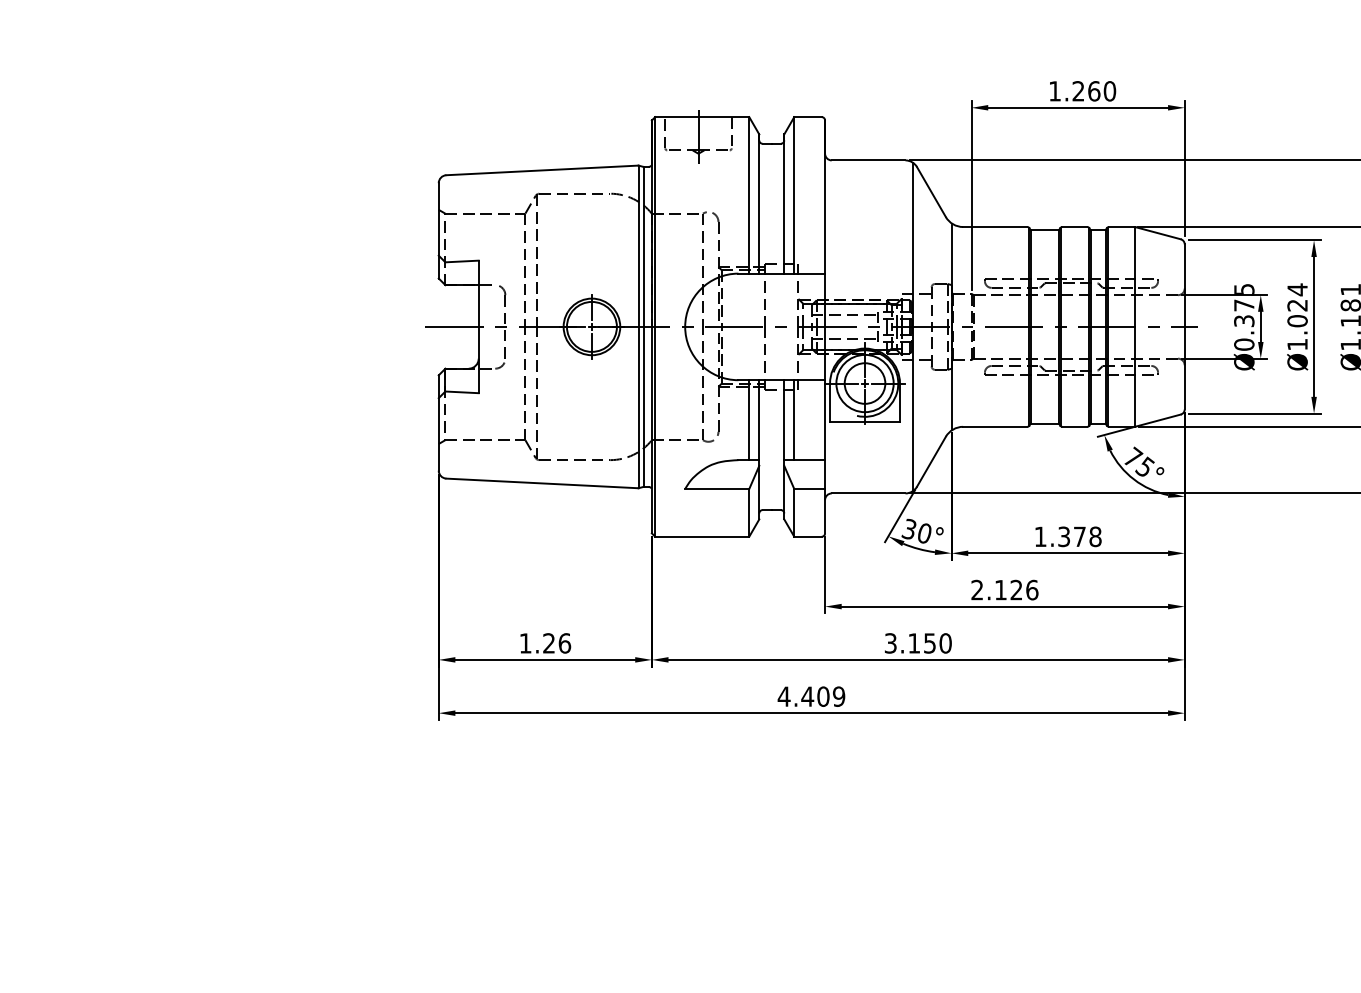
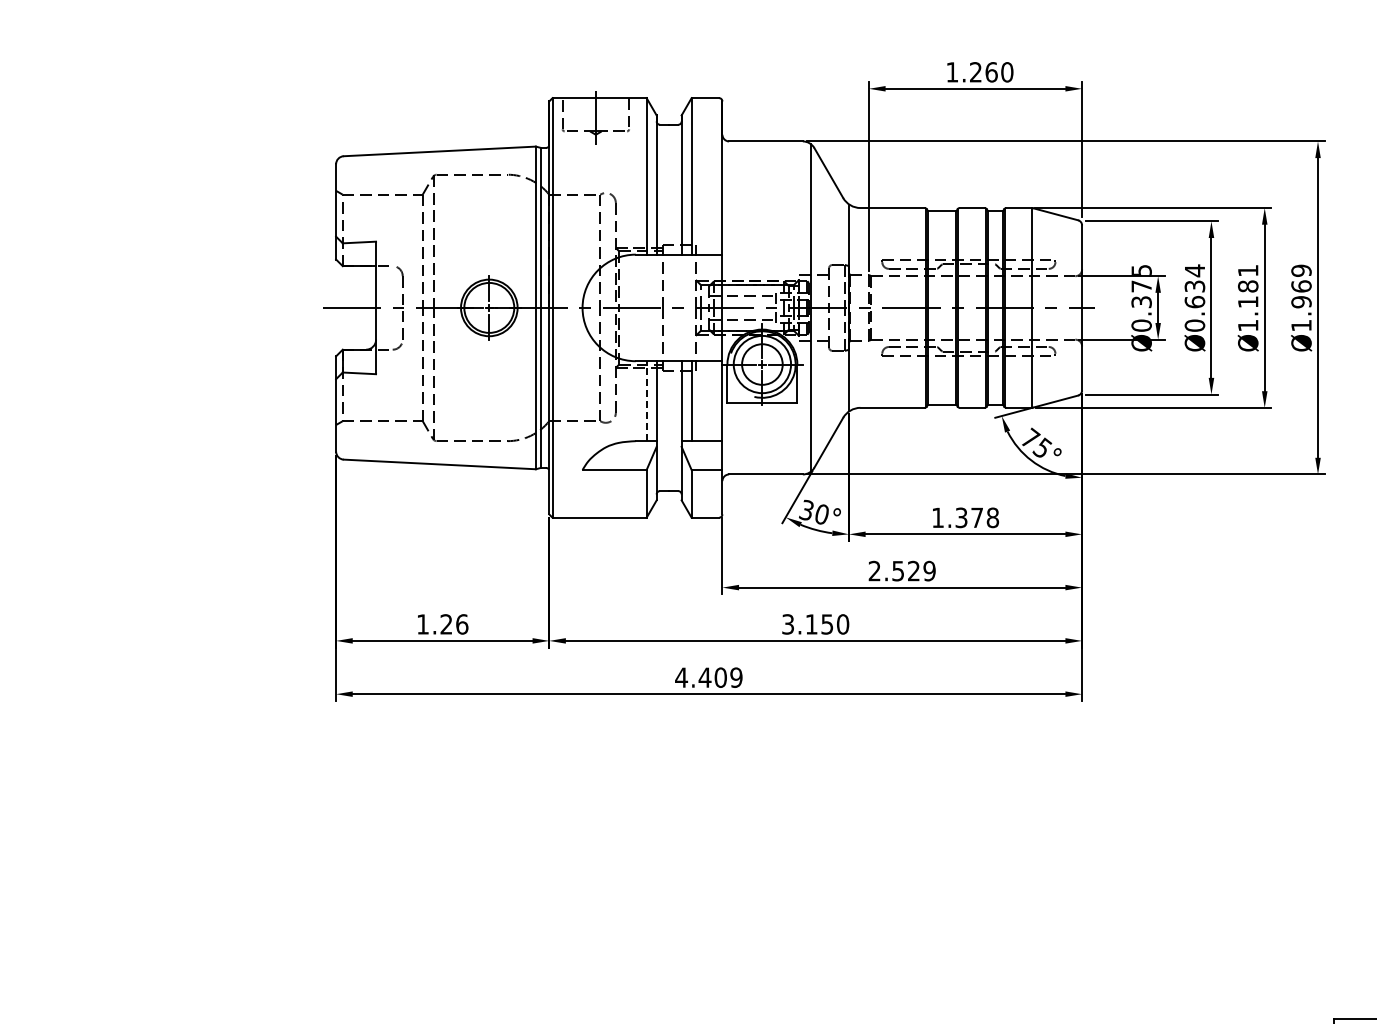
text: (1297, 324) -> (1194, 305), Ø1.024 -> Ø0.634
line: (749, 420) -> (646, 401), solid -> dashed
text: (1016, 589) -> (913, 570), 2.126 -> 2.529

